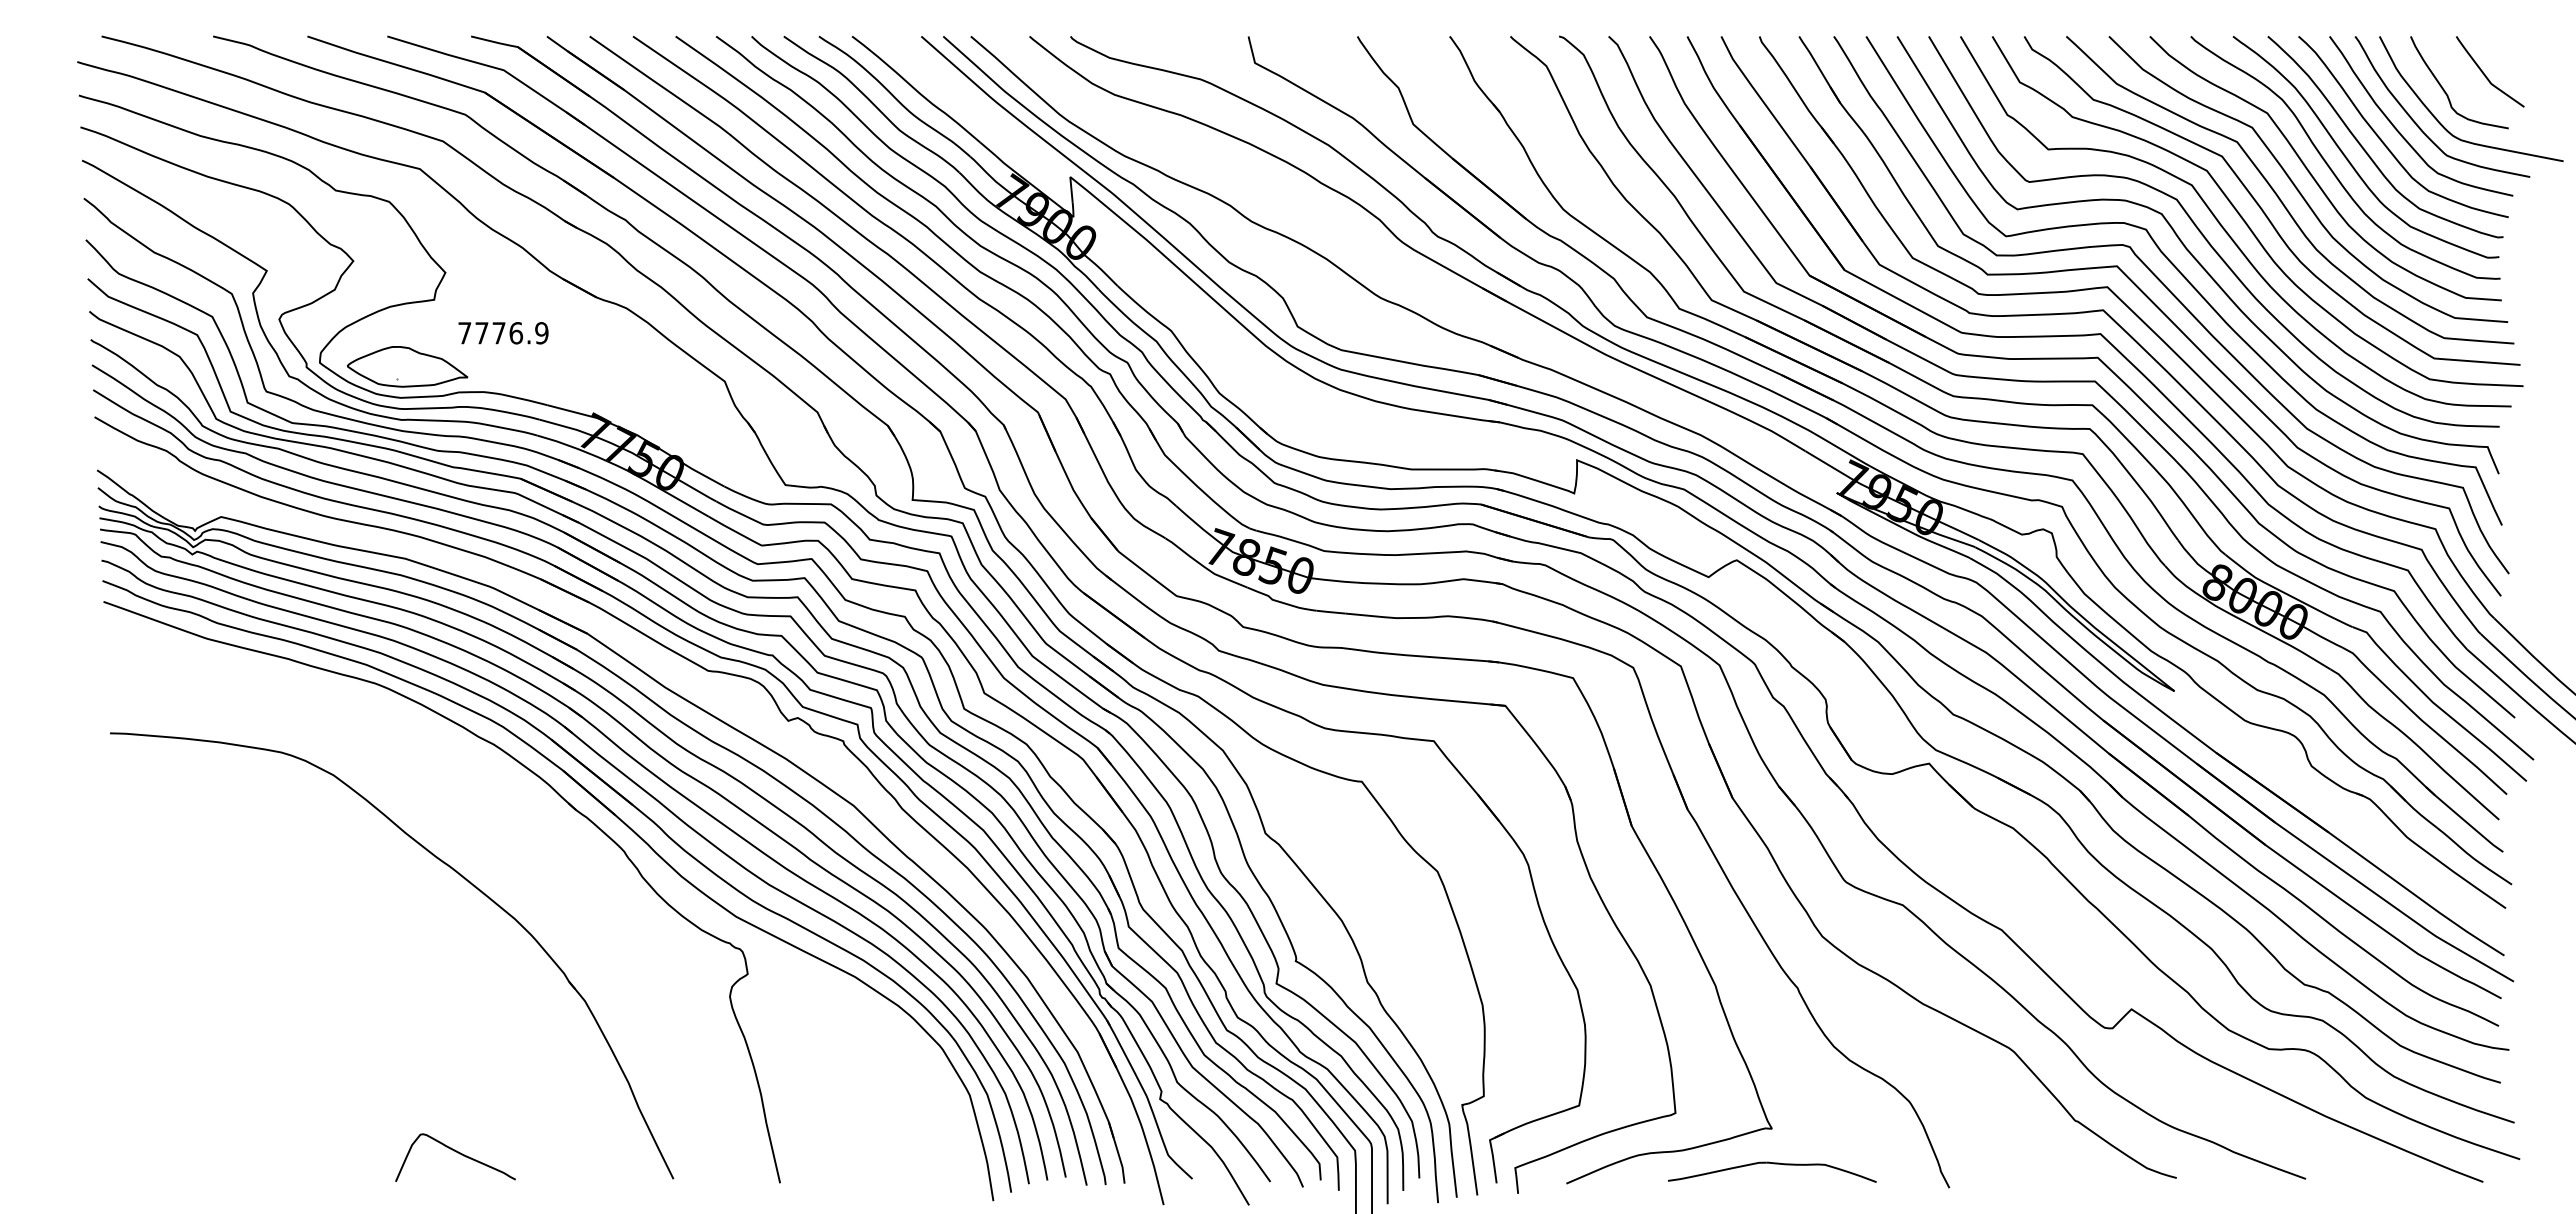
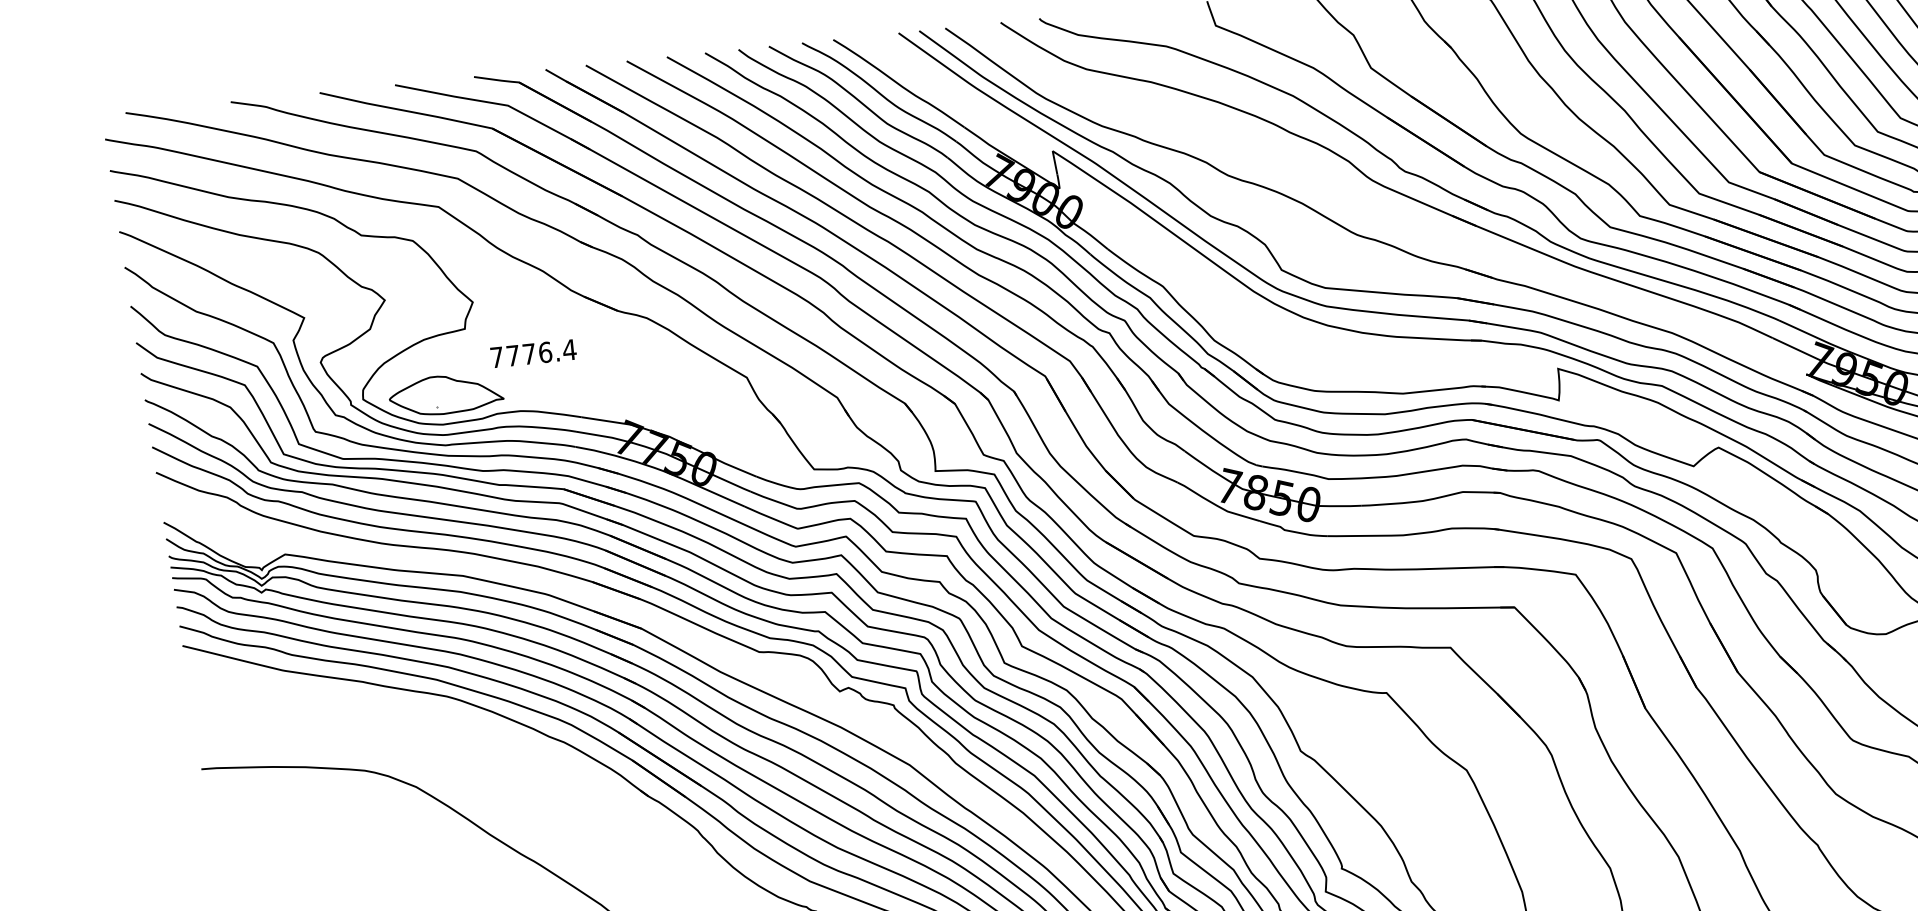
text: (541, 333) -> (569, 350), 7776.9 -> 7776.4

